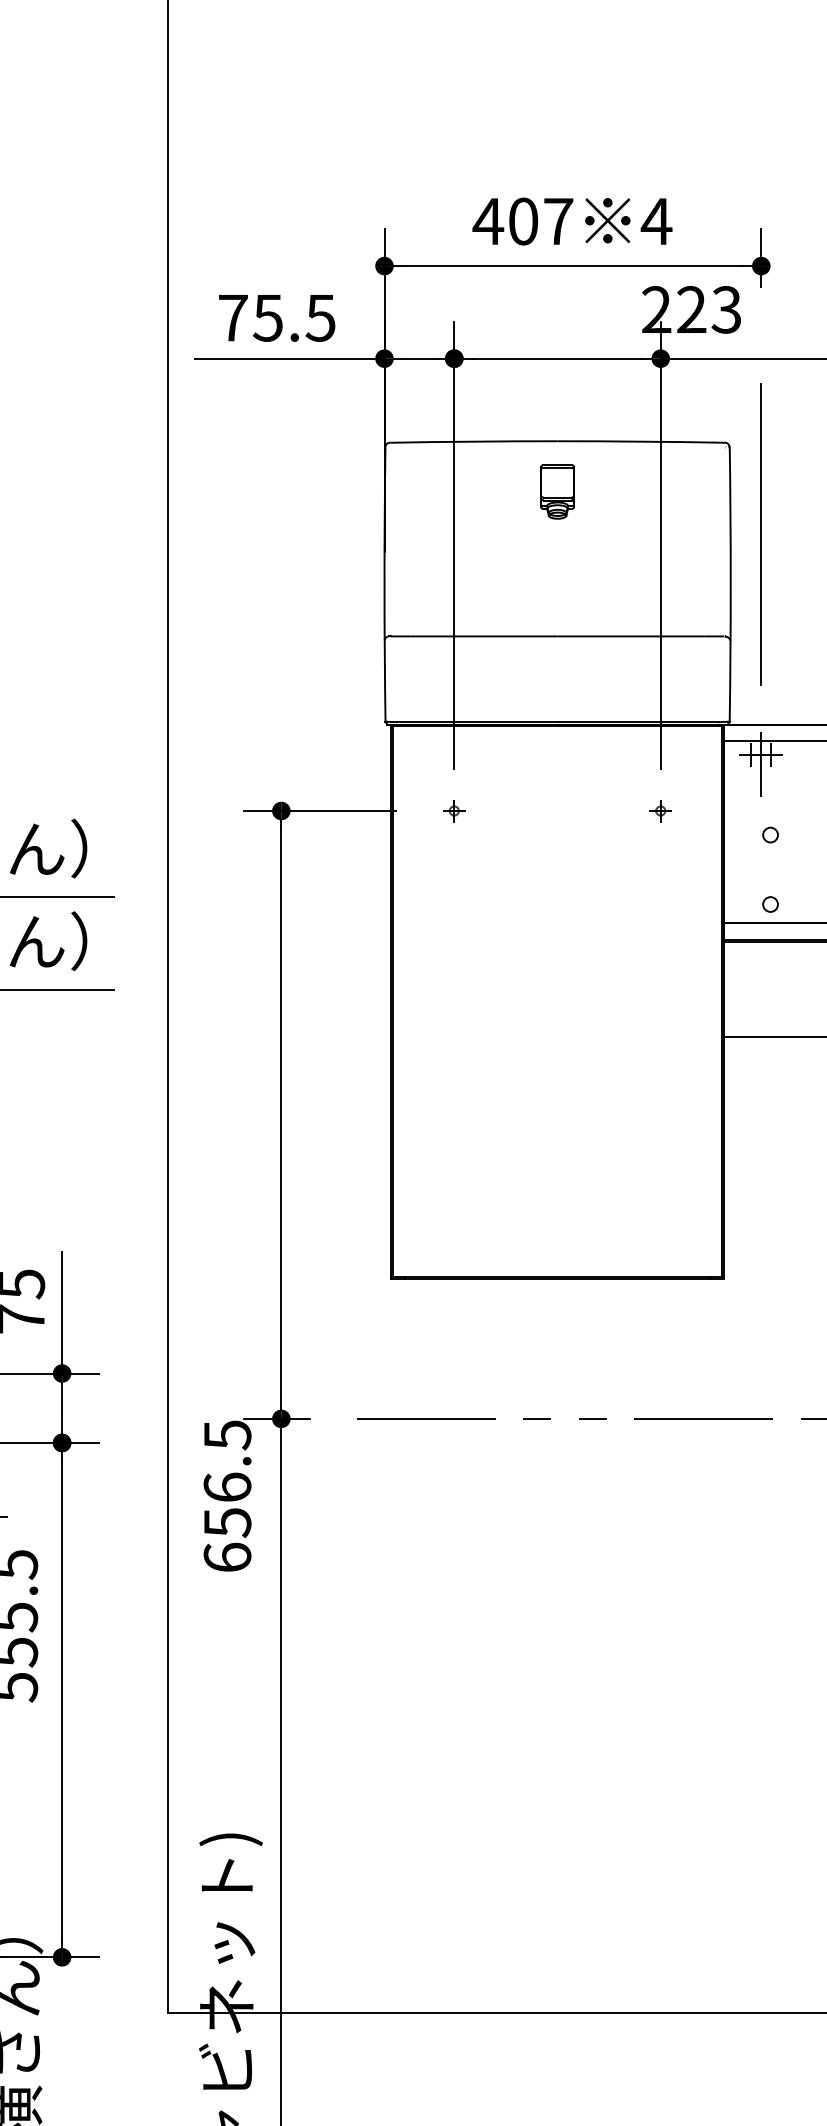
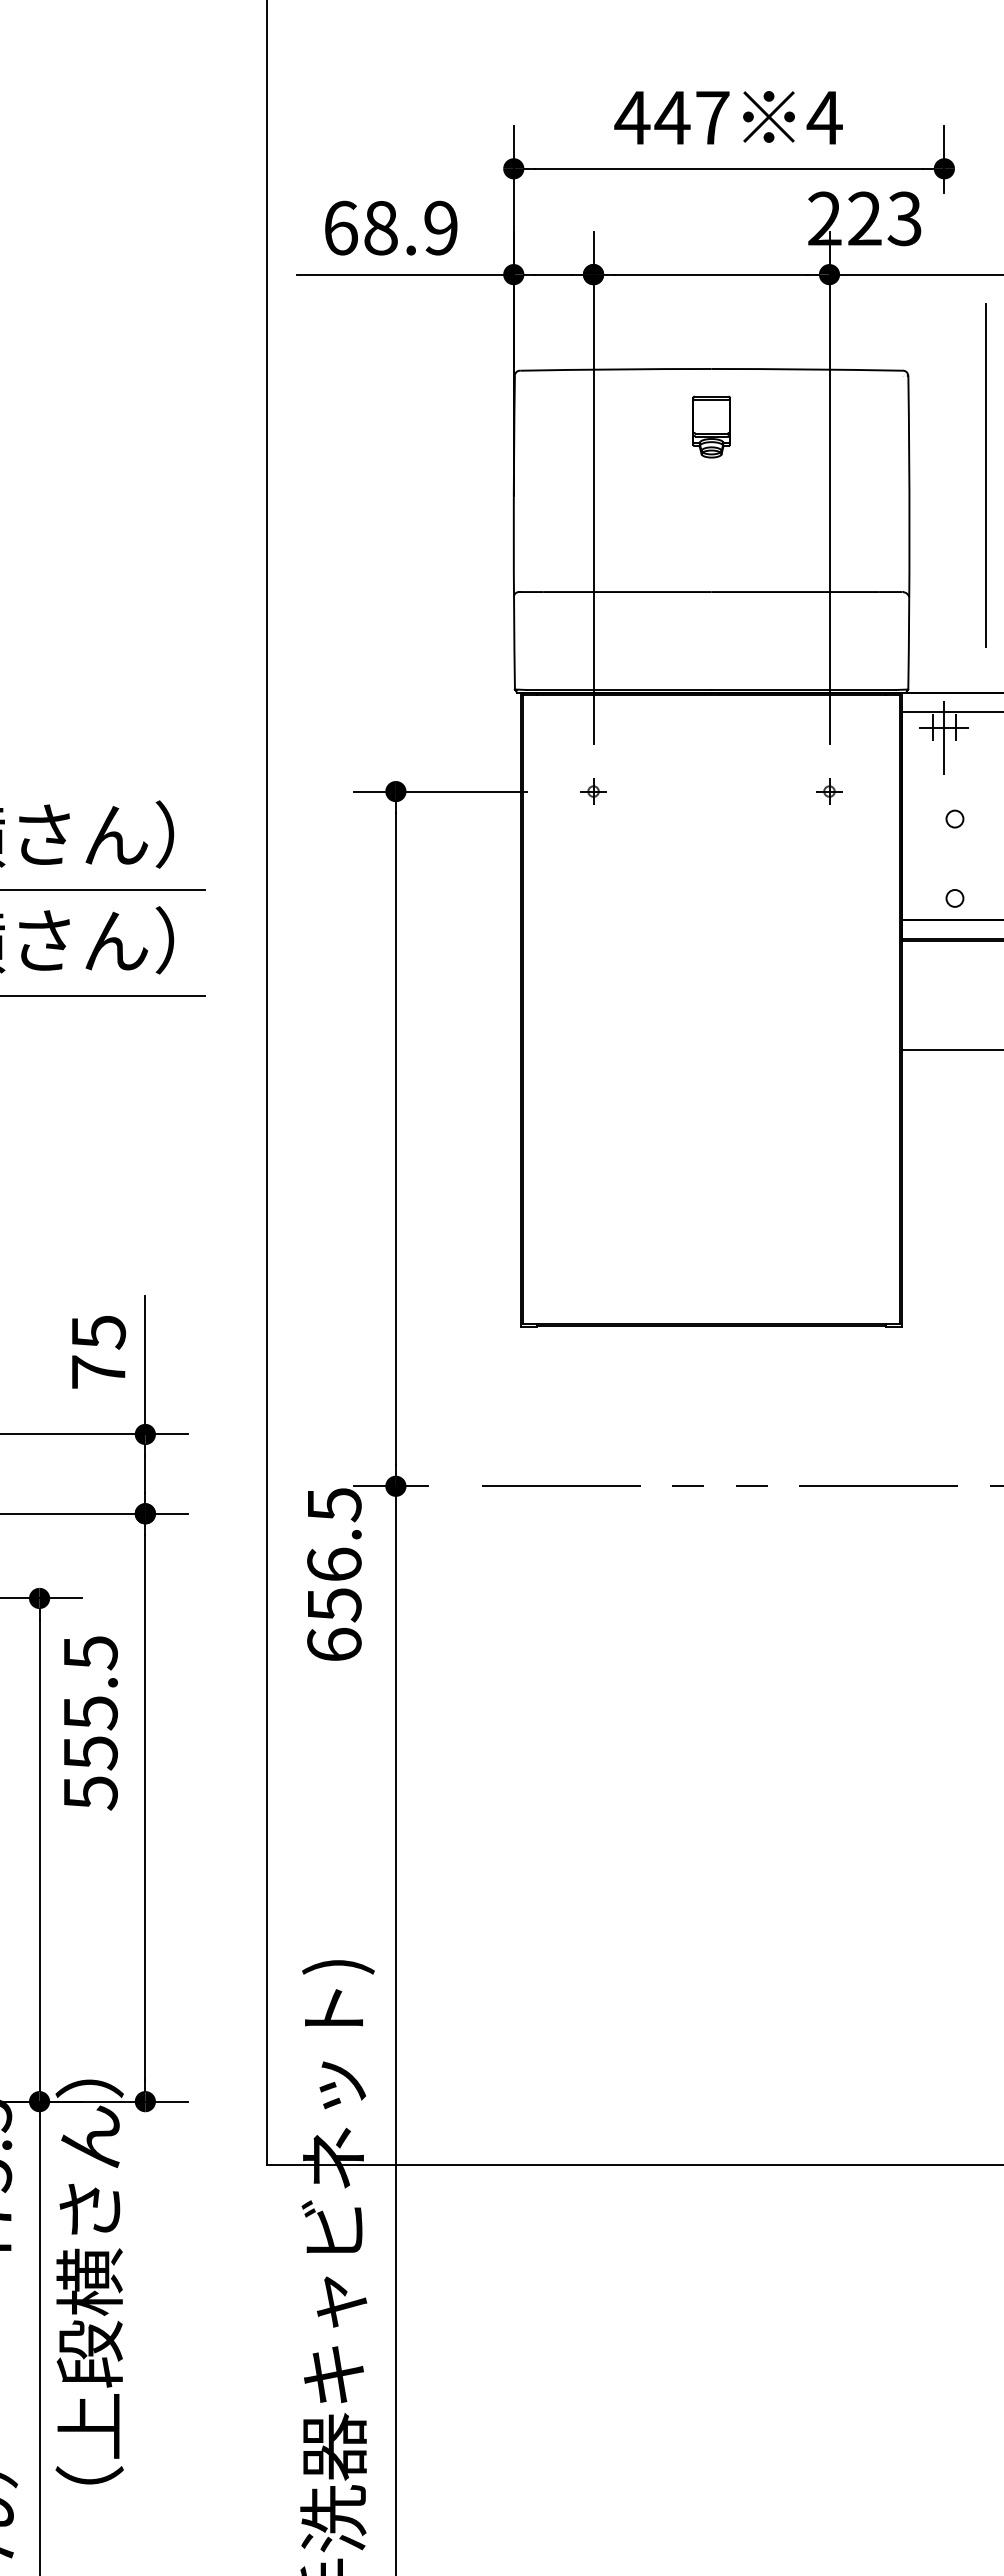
text: (523, 221) -> (672, 117), 407 -> 447
text: (276, 317) -> (390, 227), 75.5 -> 68.9
line: (760, 534) -> (985, 475), moved

